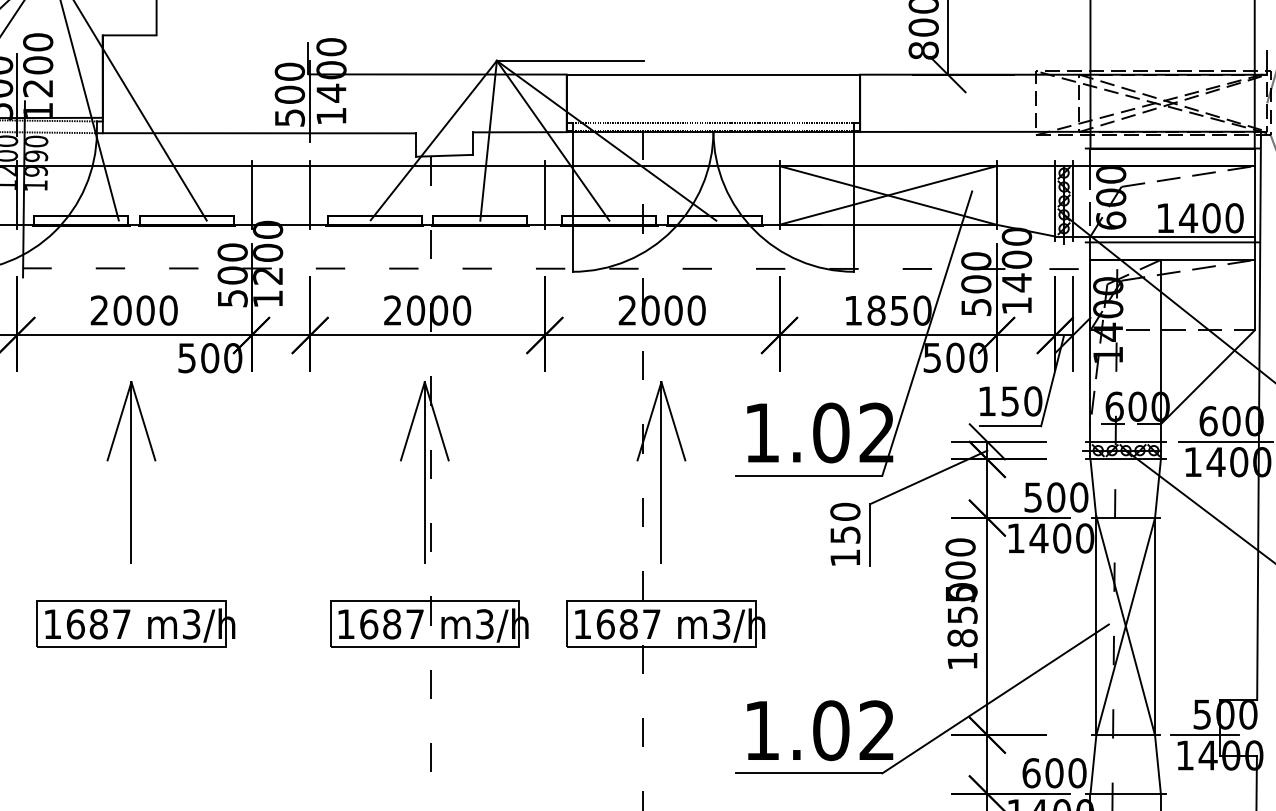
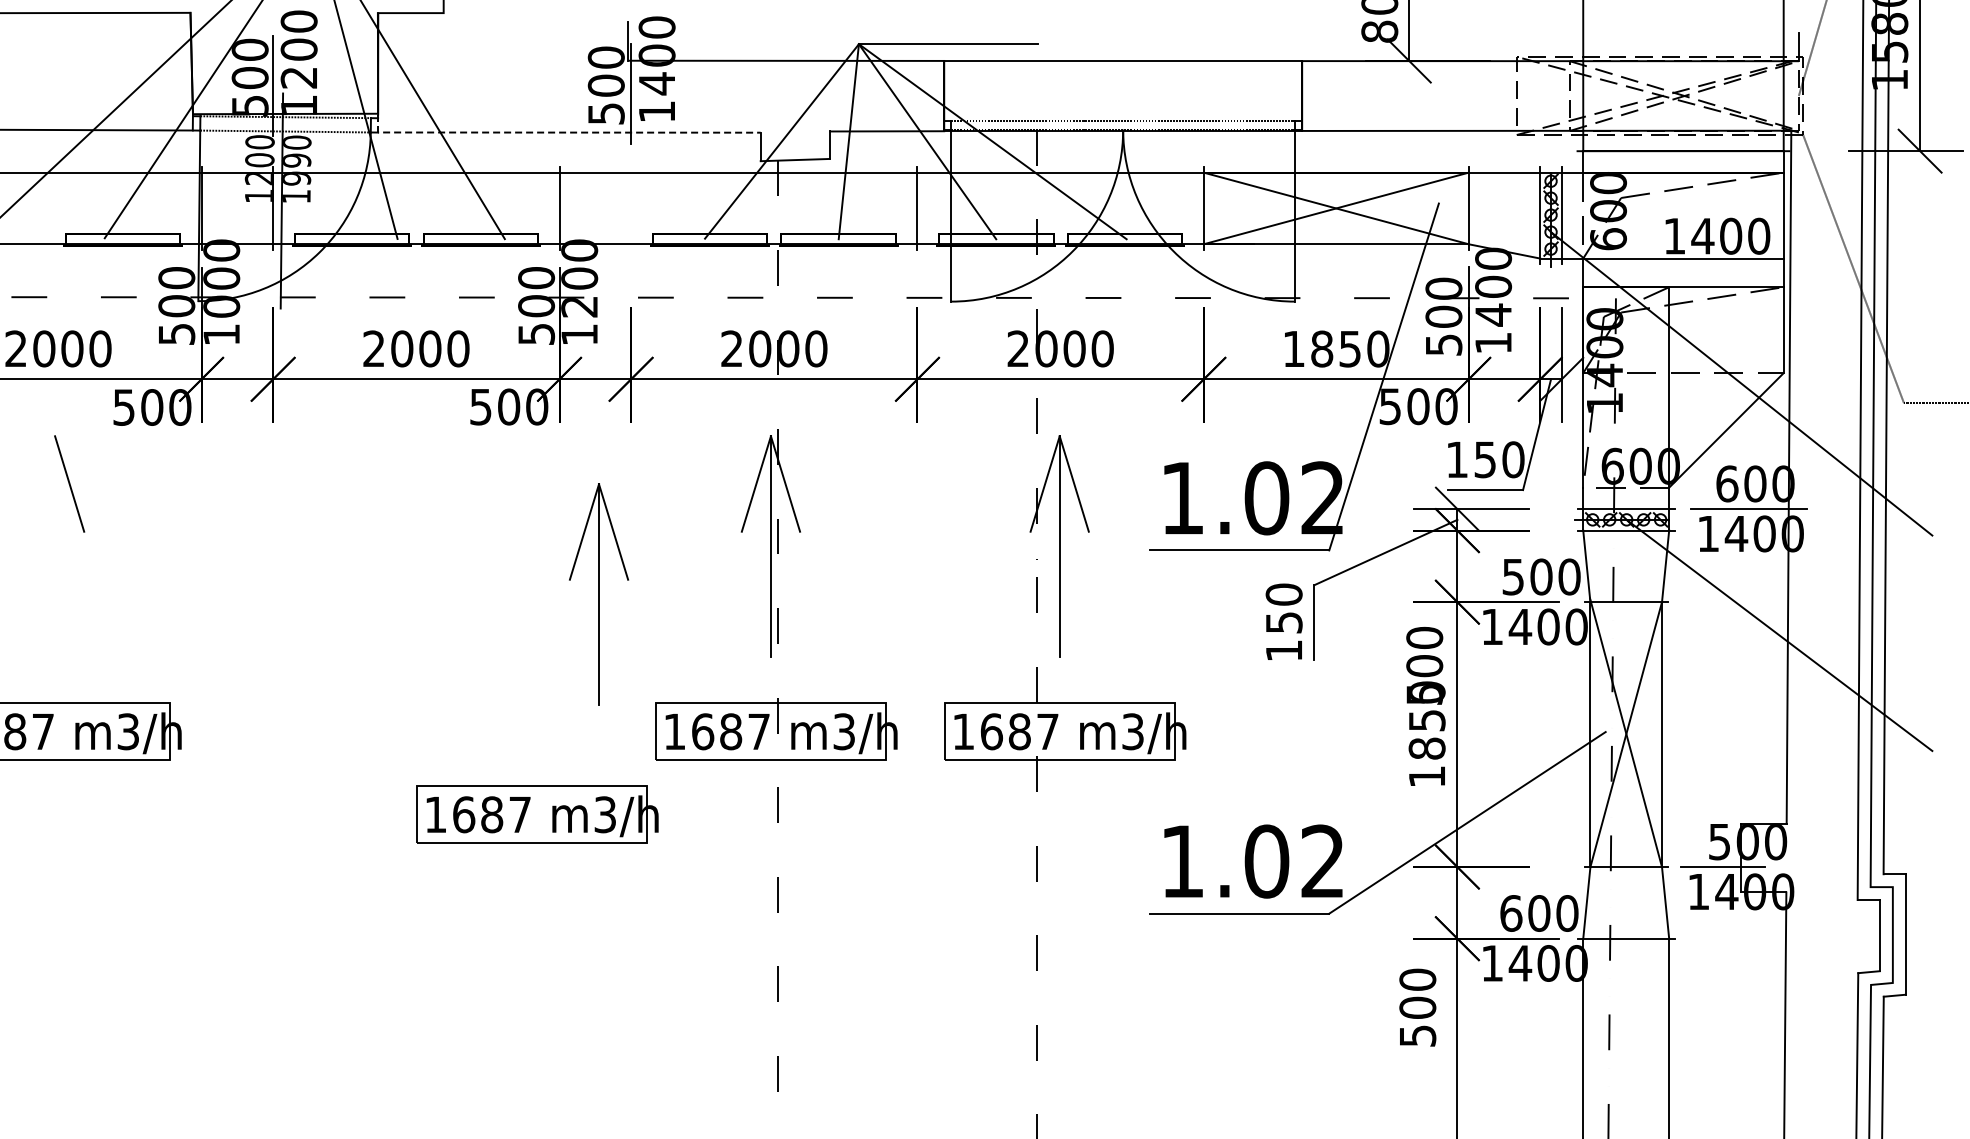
line: (251, 133) -> (559, 132), solid -> dashed
line: (310, 194) -> (631, 207), removed
line: (1172, 242) -> (1683, 265), removed
part: (131, 472) -> (599, 594), moved
part: (135, 624) -> (537, 814), moved

